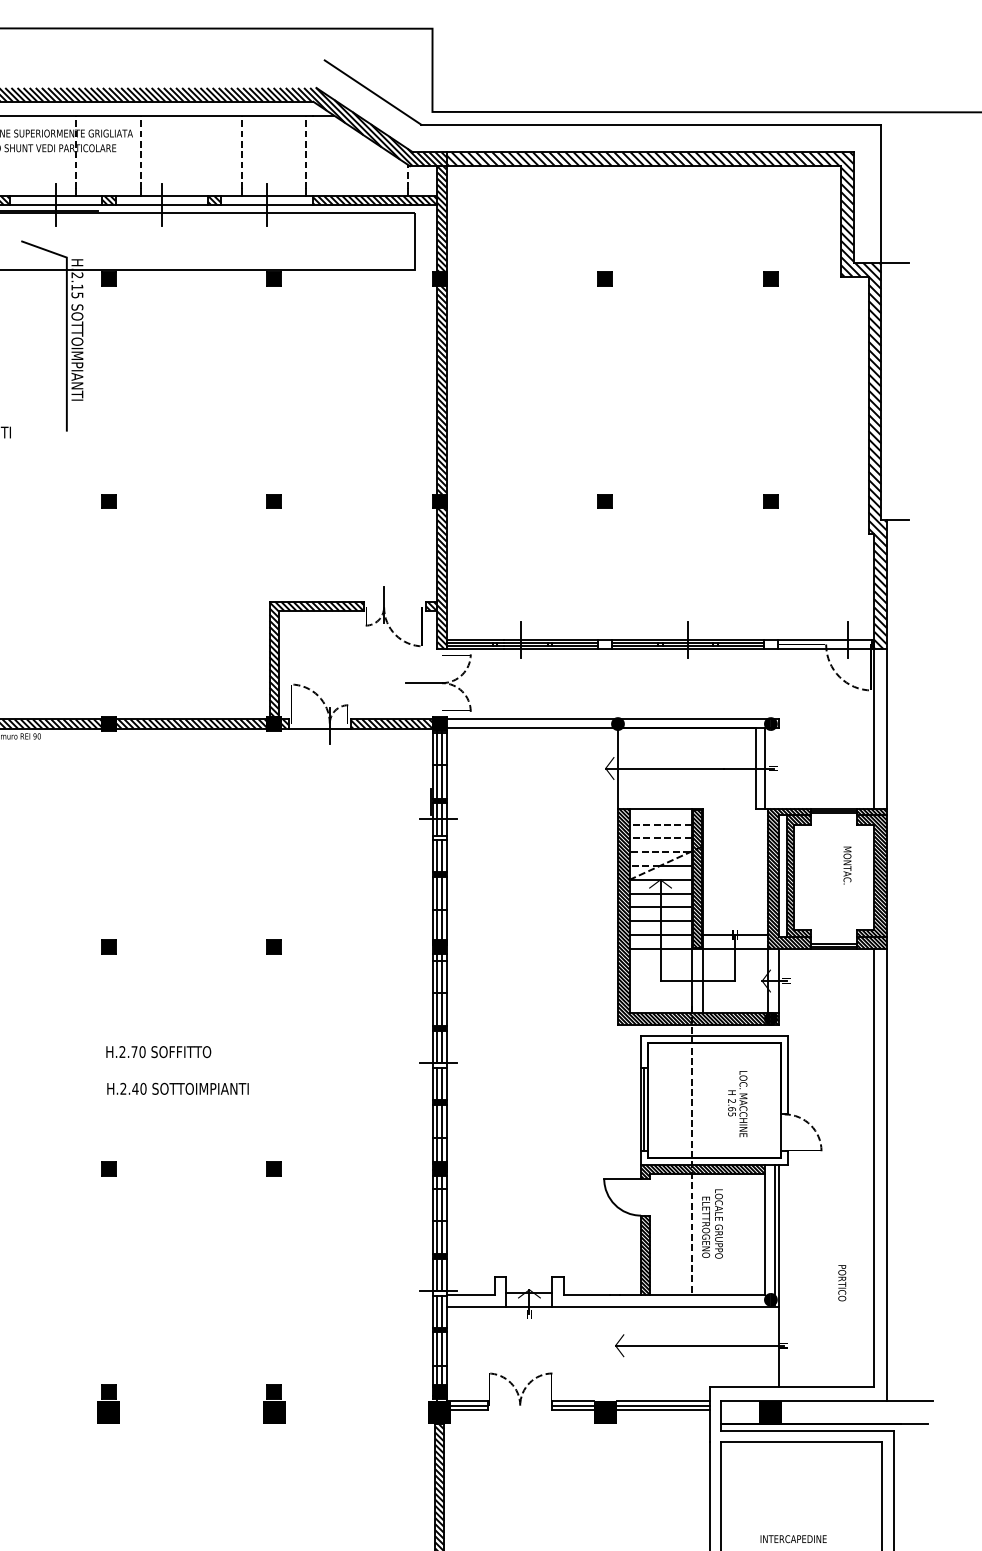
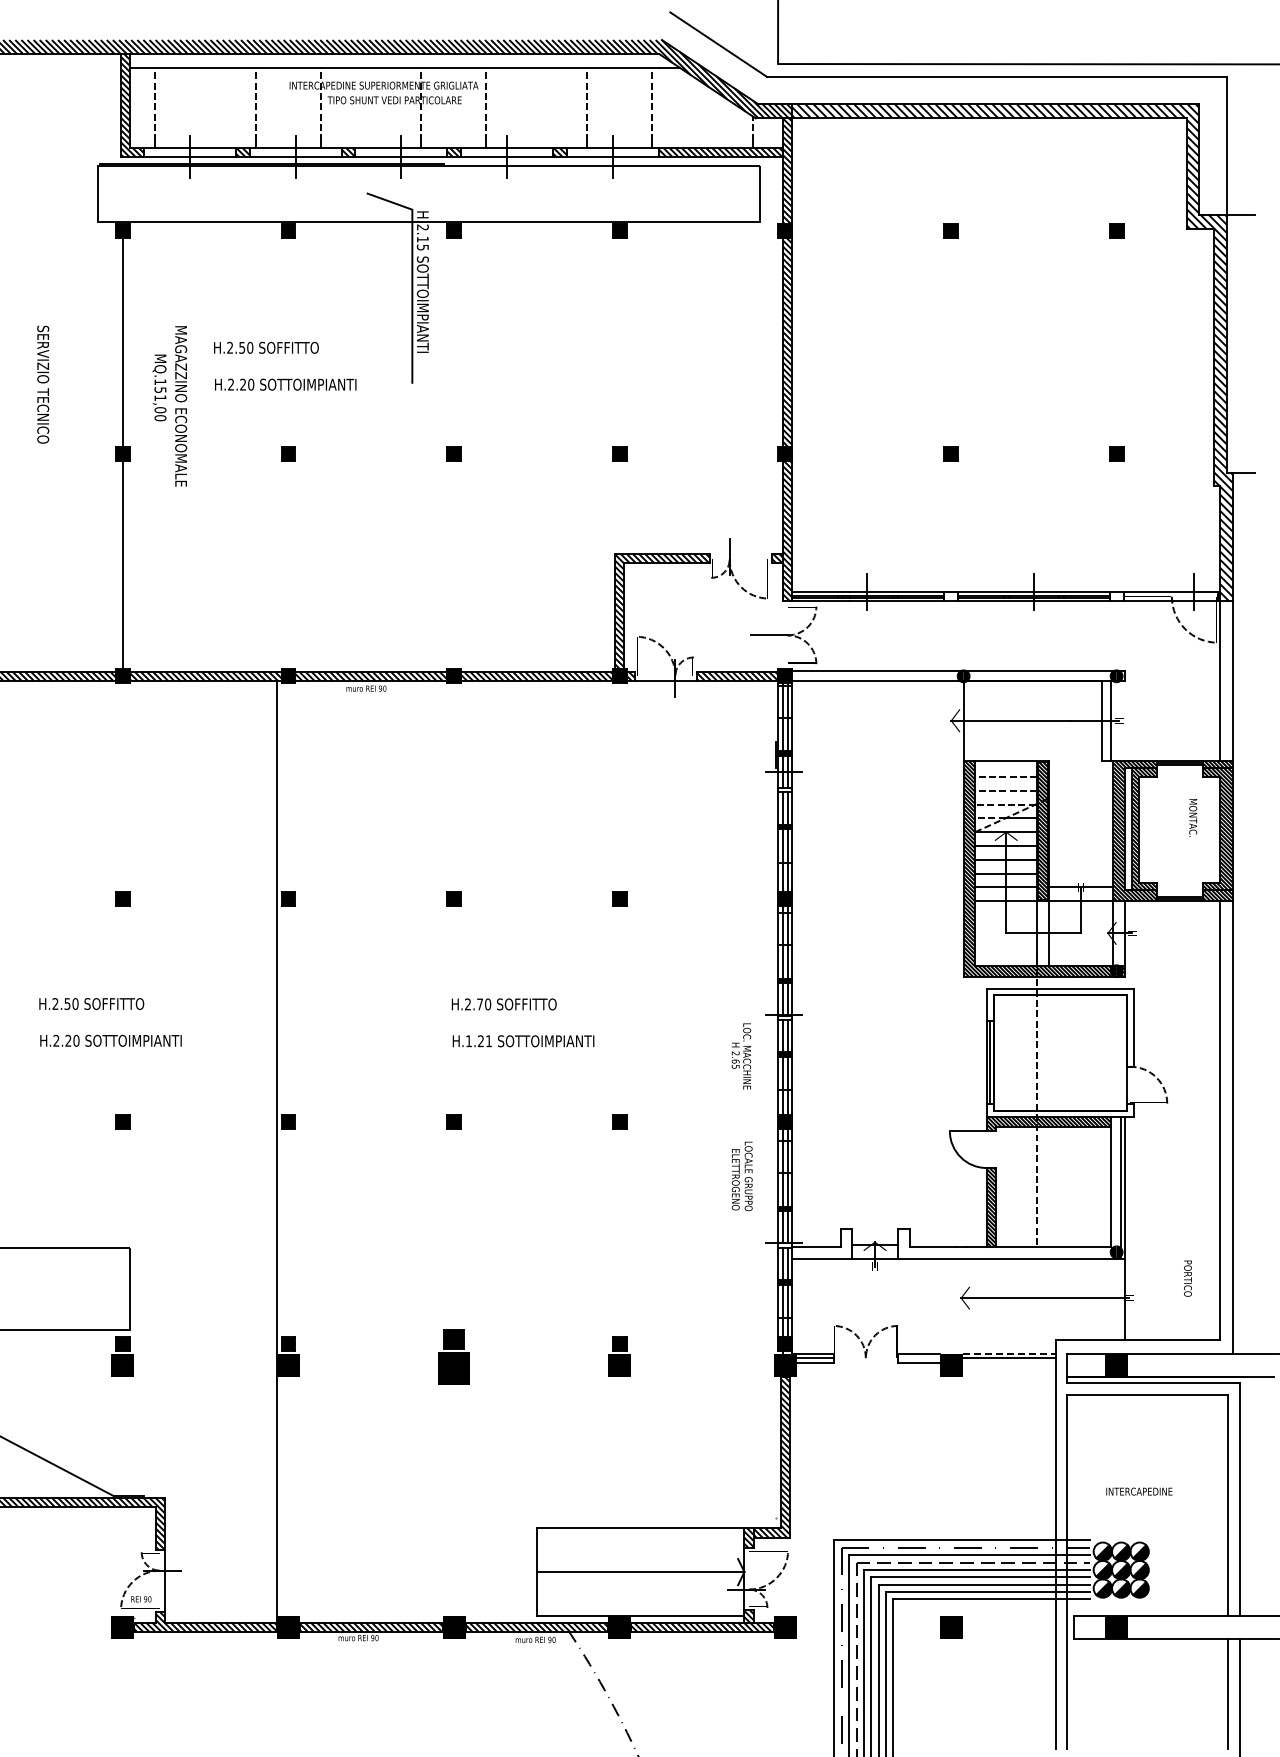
text: (133, 1089) -> (479, 1041), H.2.40 -> H.1.21
text: (737, 1104) -> (741, 1056), moved
text: (711, 1224) -> (741, 1176), moved
text: (841, 1283) -> (1187, 1278), moved
line: (663, 1401) -> (1009, 1353), solid -> dashed
part: (108, 1404) -> (454, 1356), size x1.4
line: (572, 1406) -> (918, 1358), removed
line: (662, 1410) -> (1008, 1362), removed

